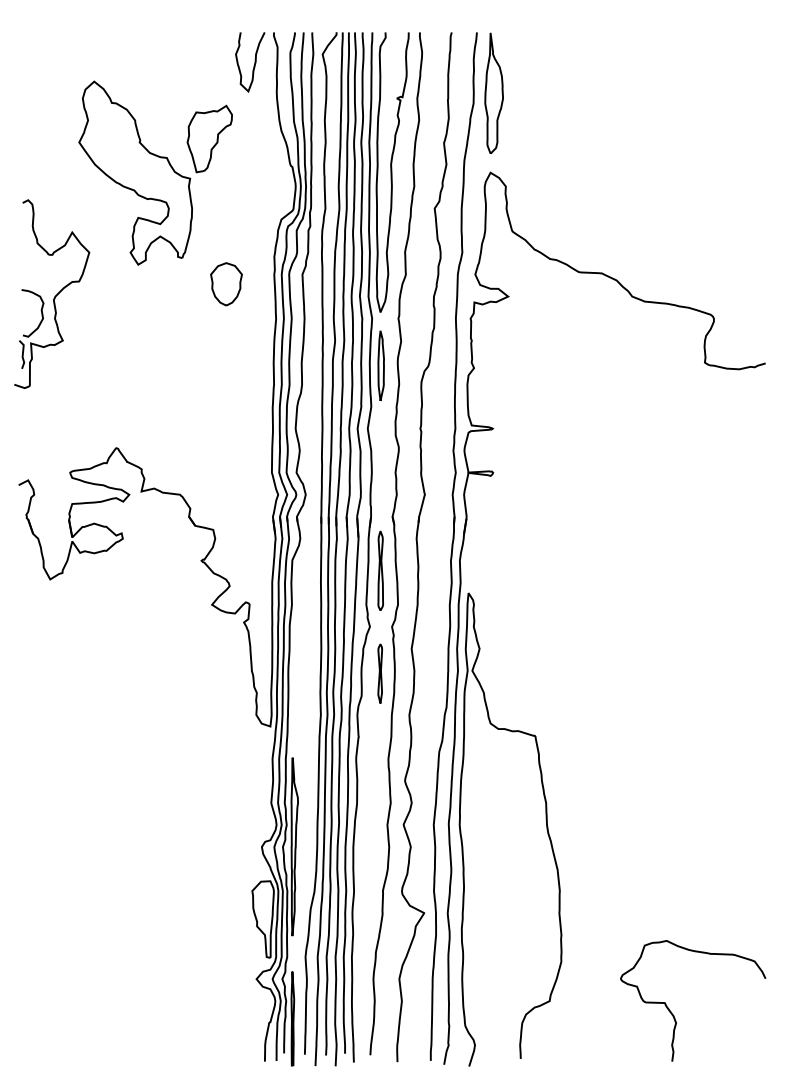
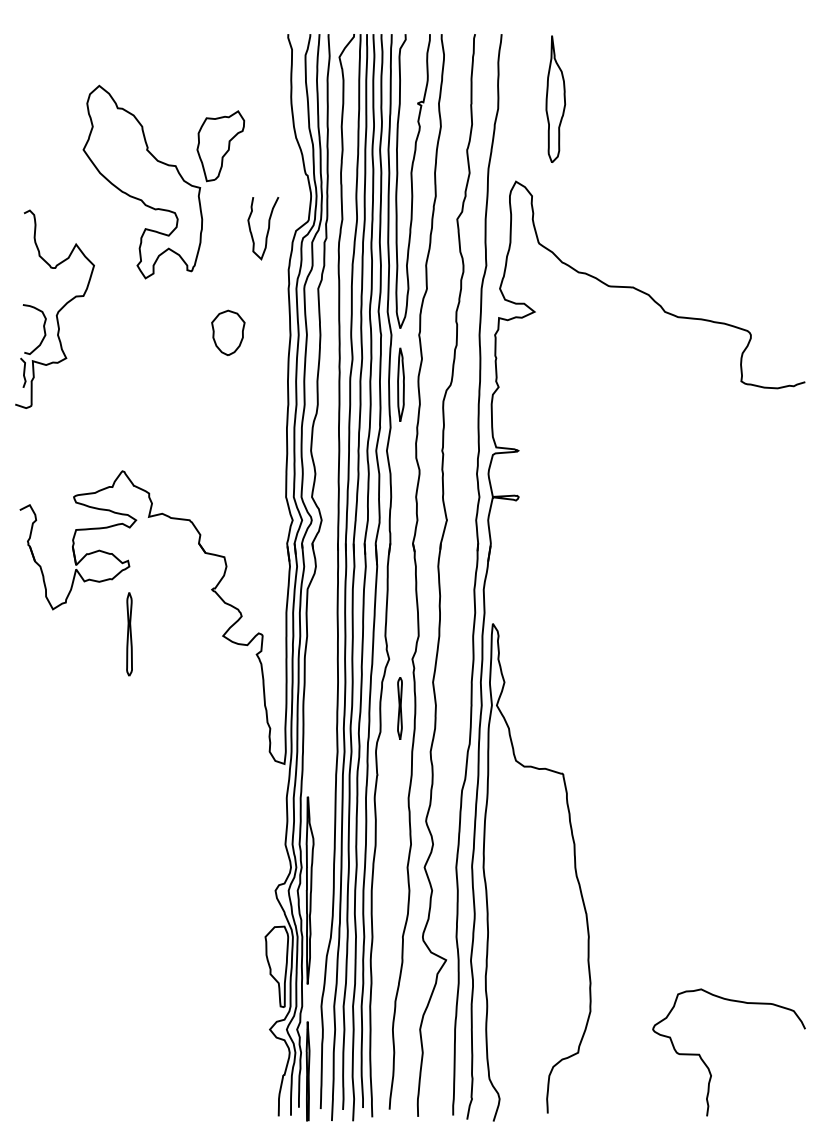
curve: (254, 63) -> (267, 229), moved
part: (493, 92) -> (555, 98), moved
part: (226, 283) -> (228, 332), moved
part: (380, 571) -> (129, 634), moved

